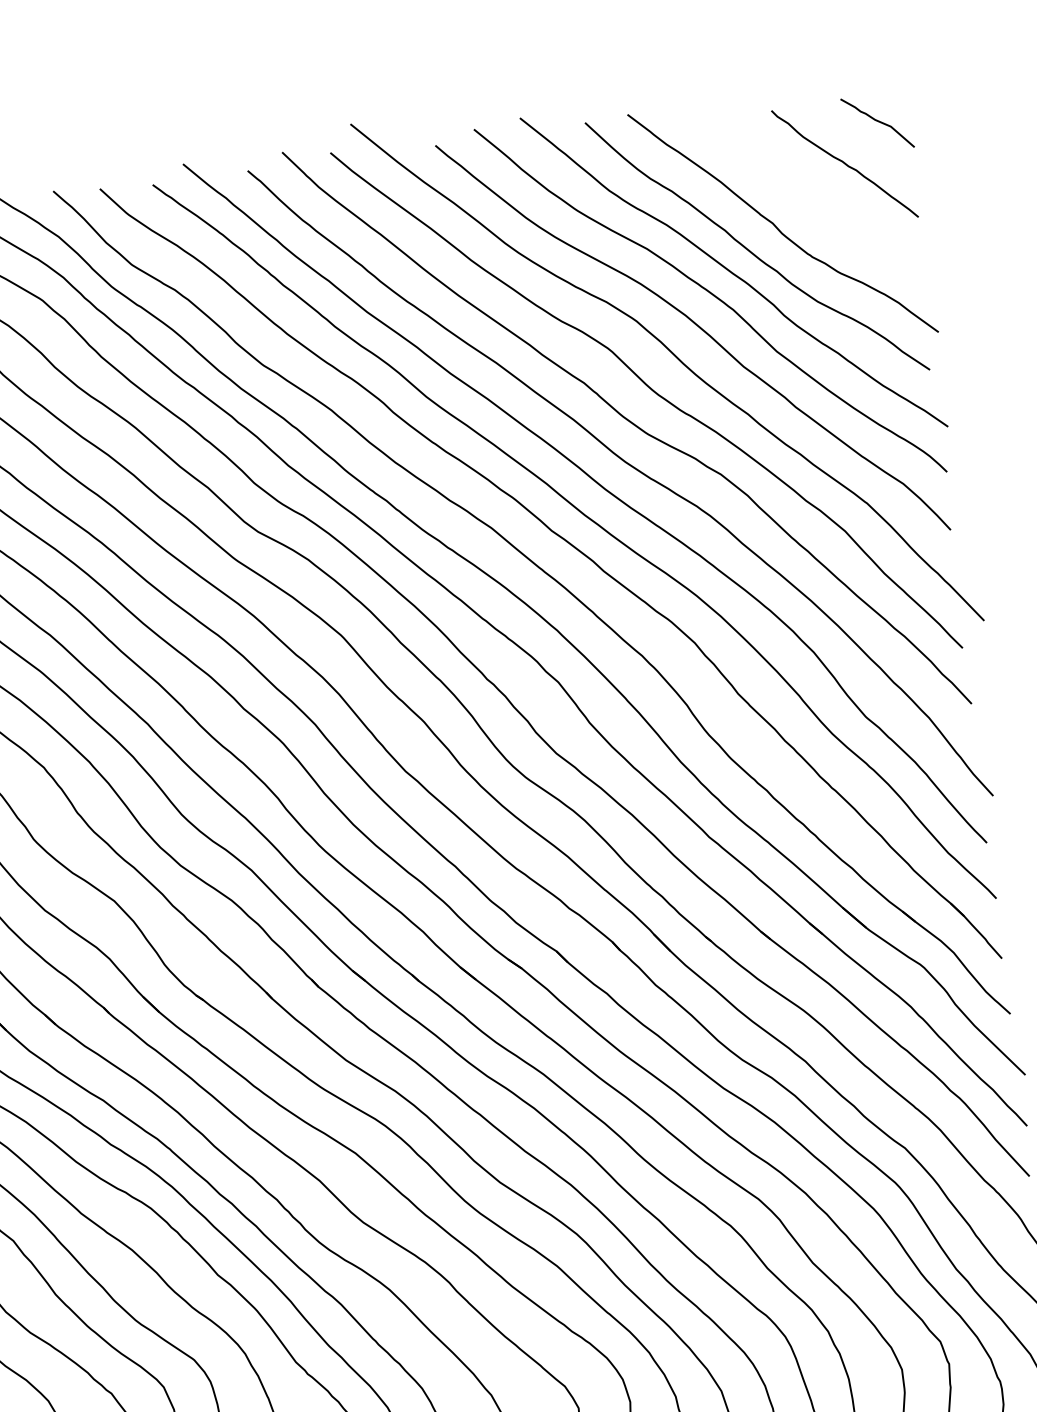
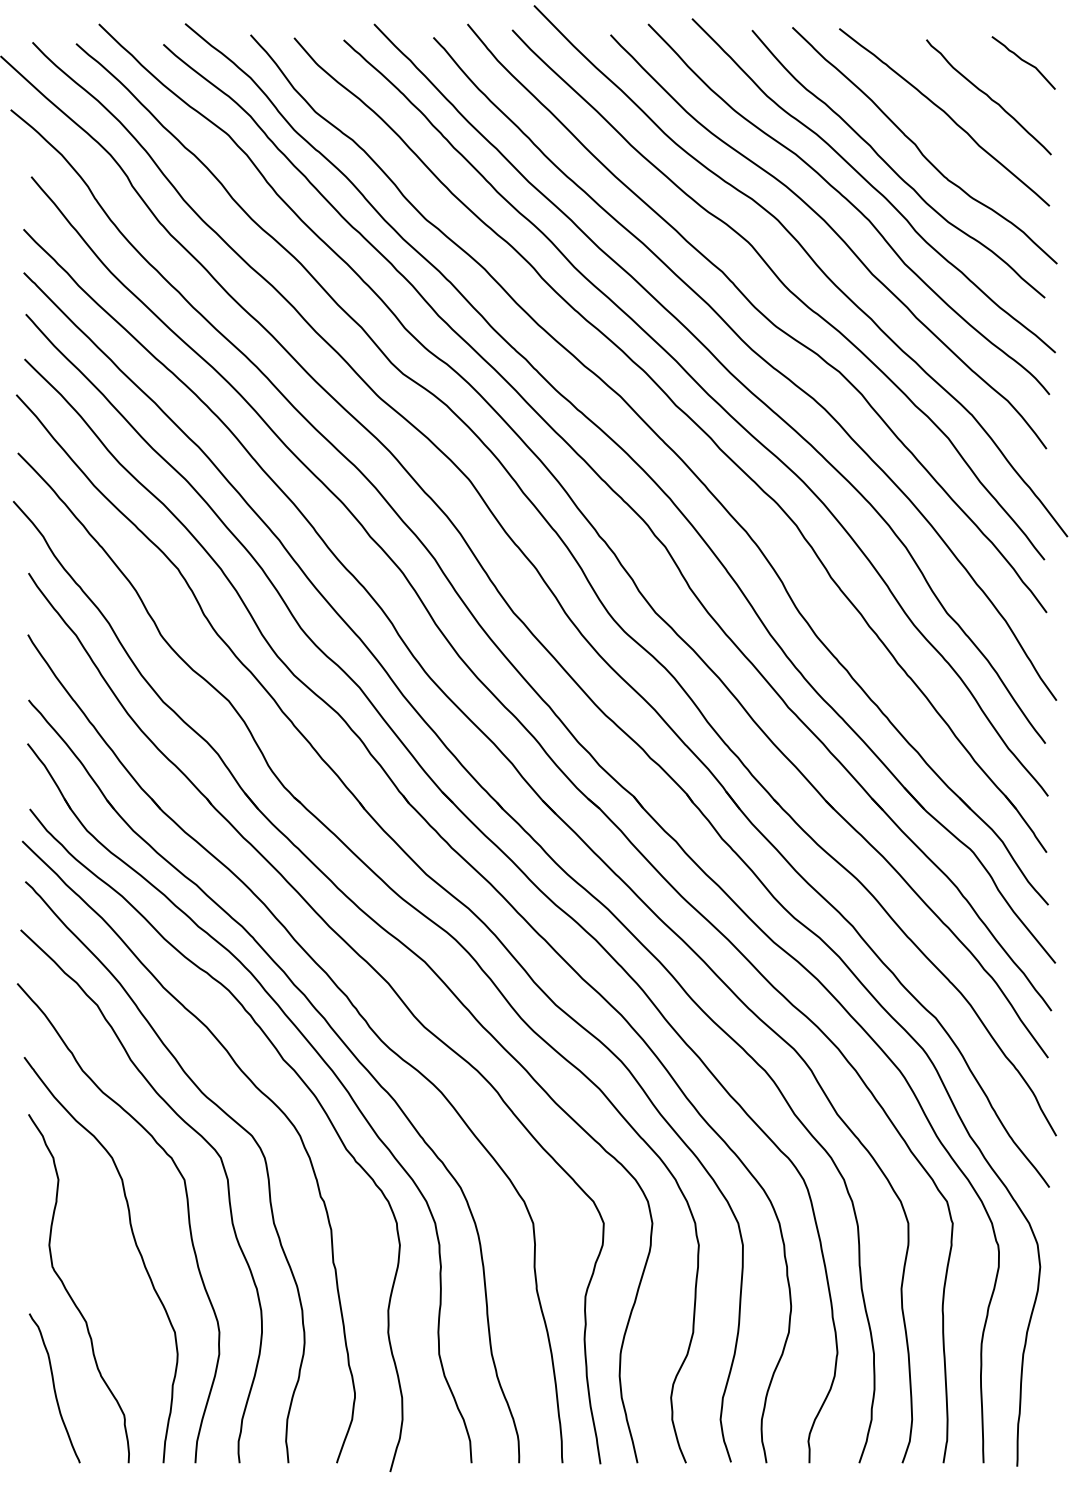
curve: (802, 188) -> (946, 115), added

